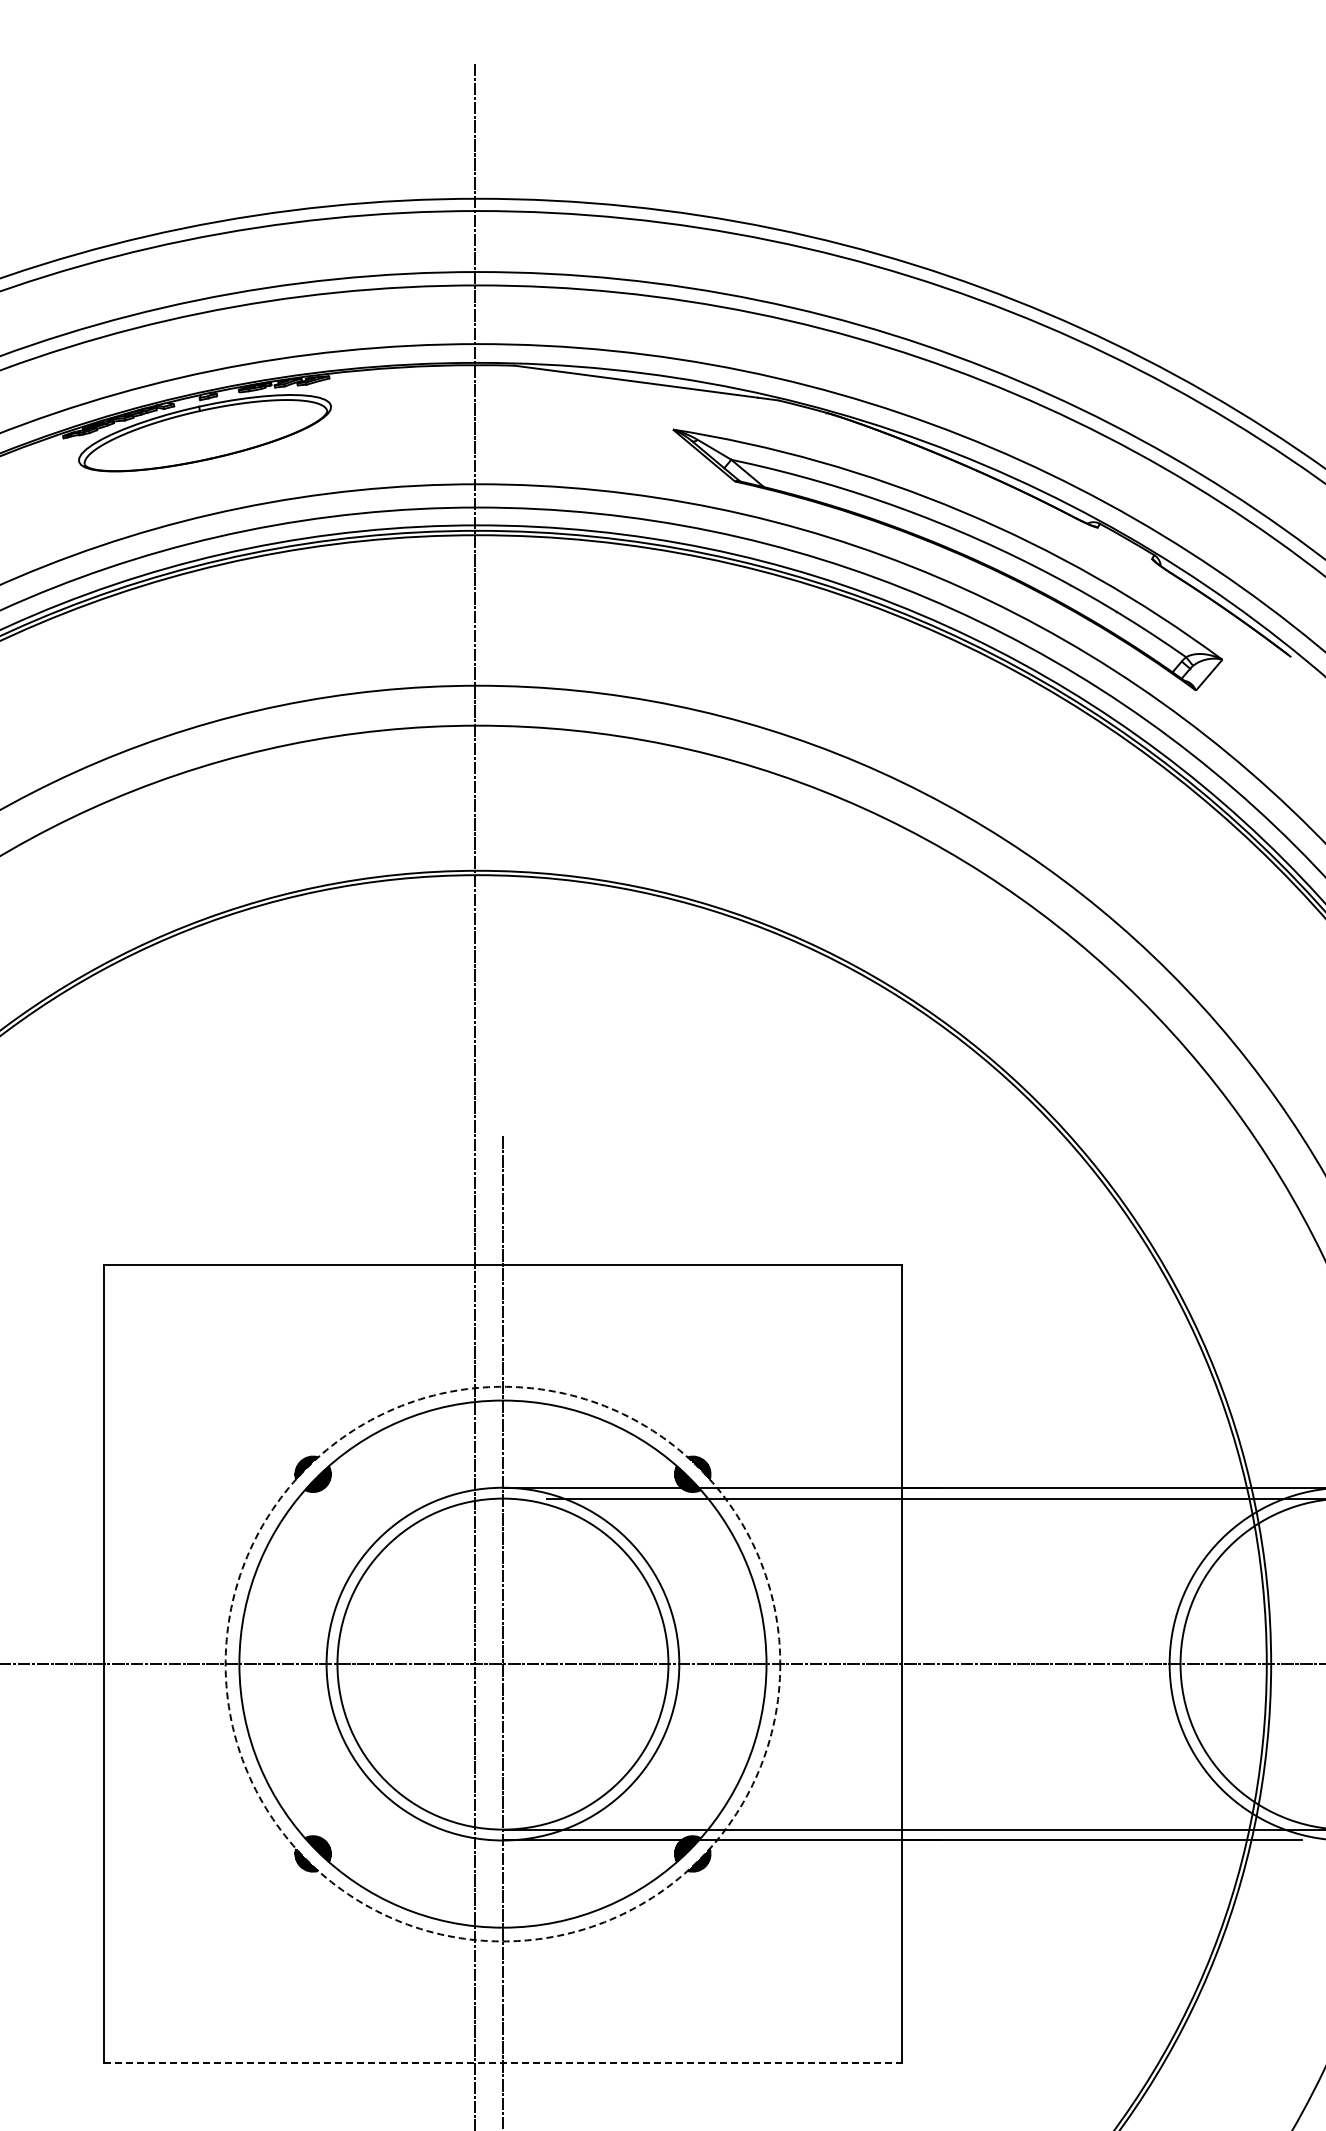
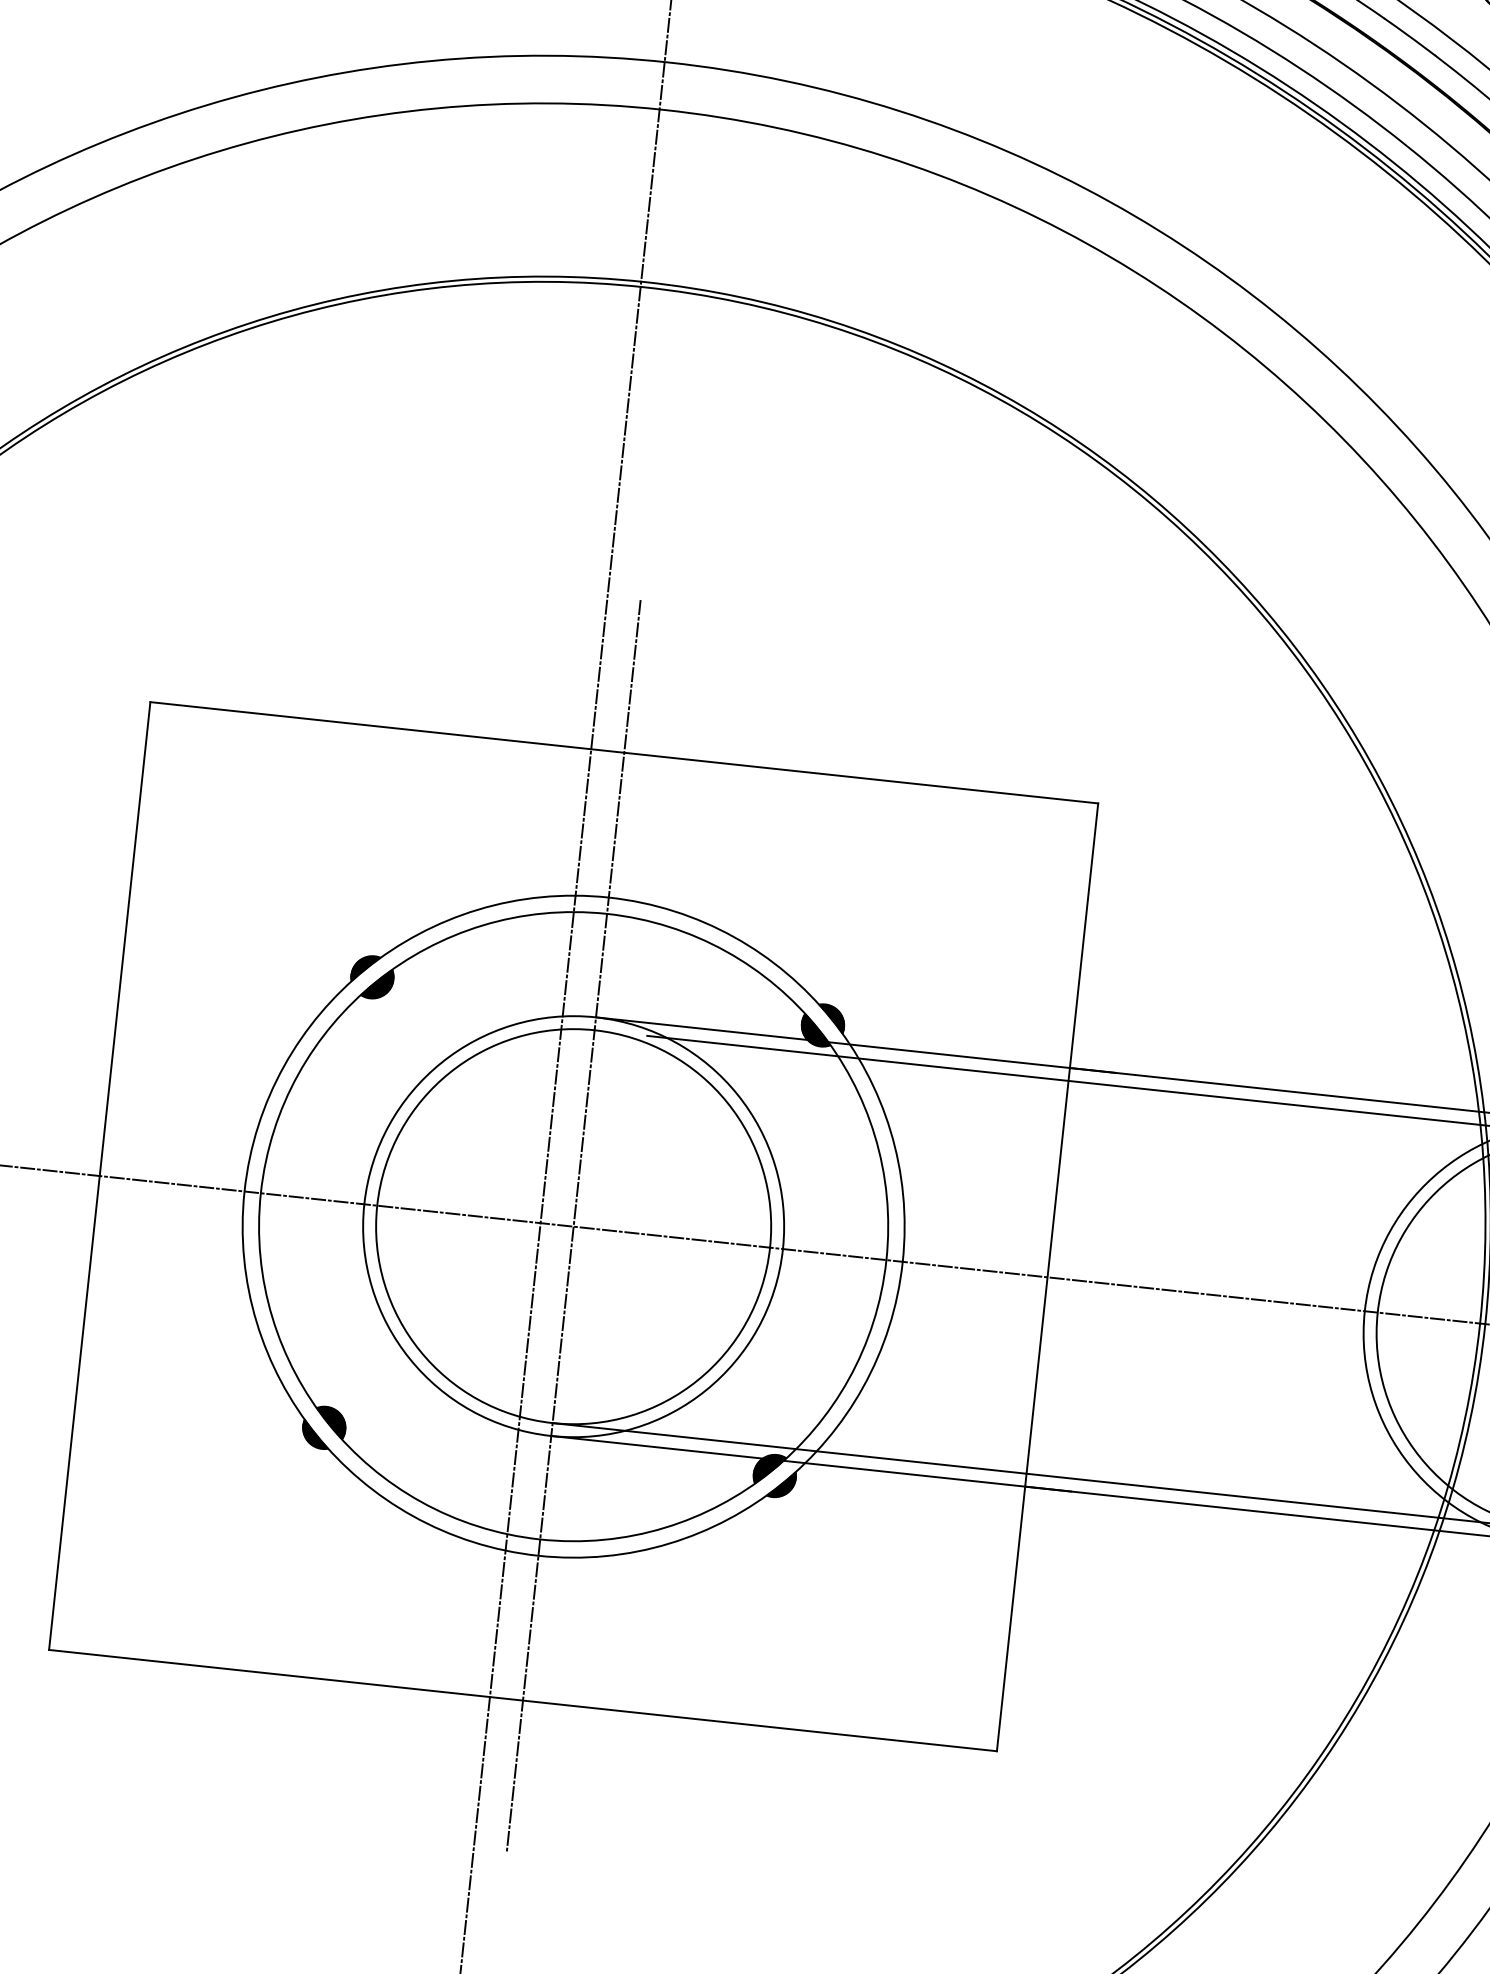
circle: (502, 1663) -> (573, 1225), dashed -> solid
line: (503, 2063) -> (523, 1700), dashed -> solid

